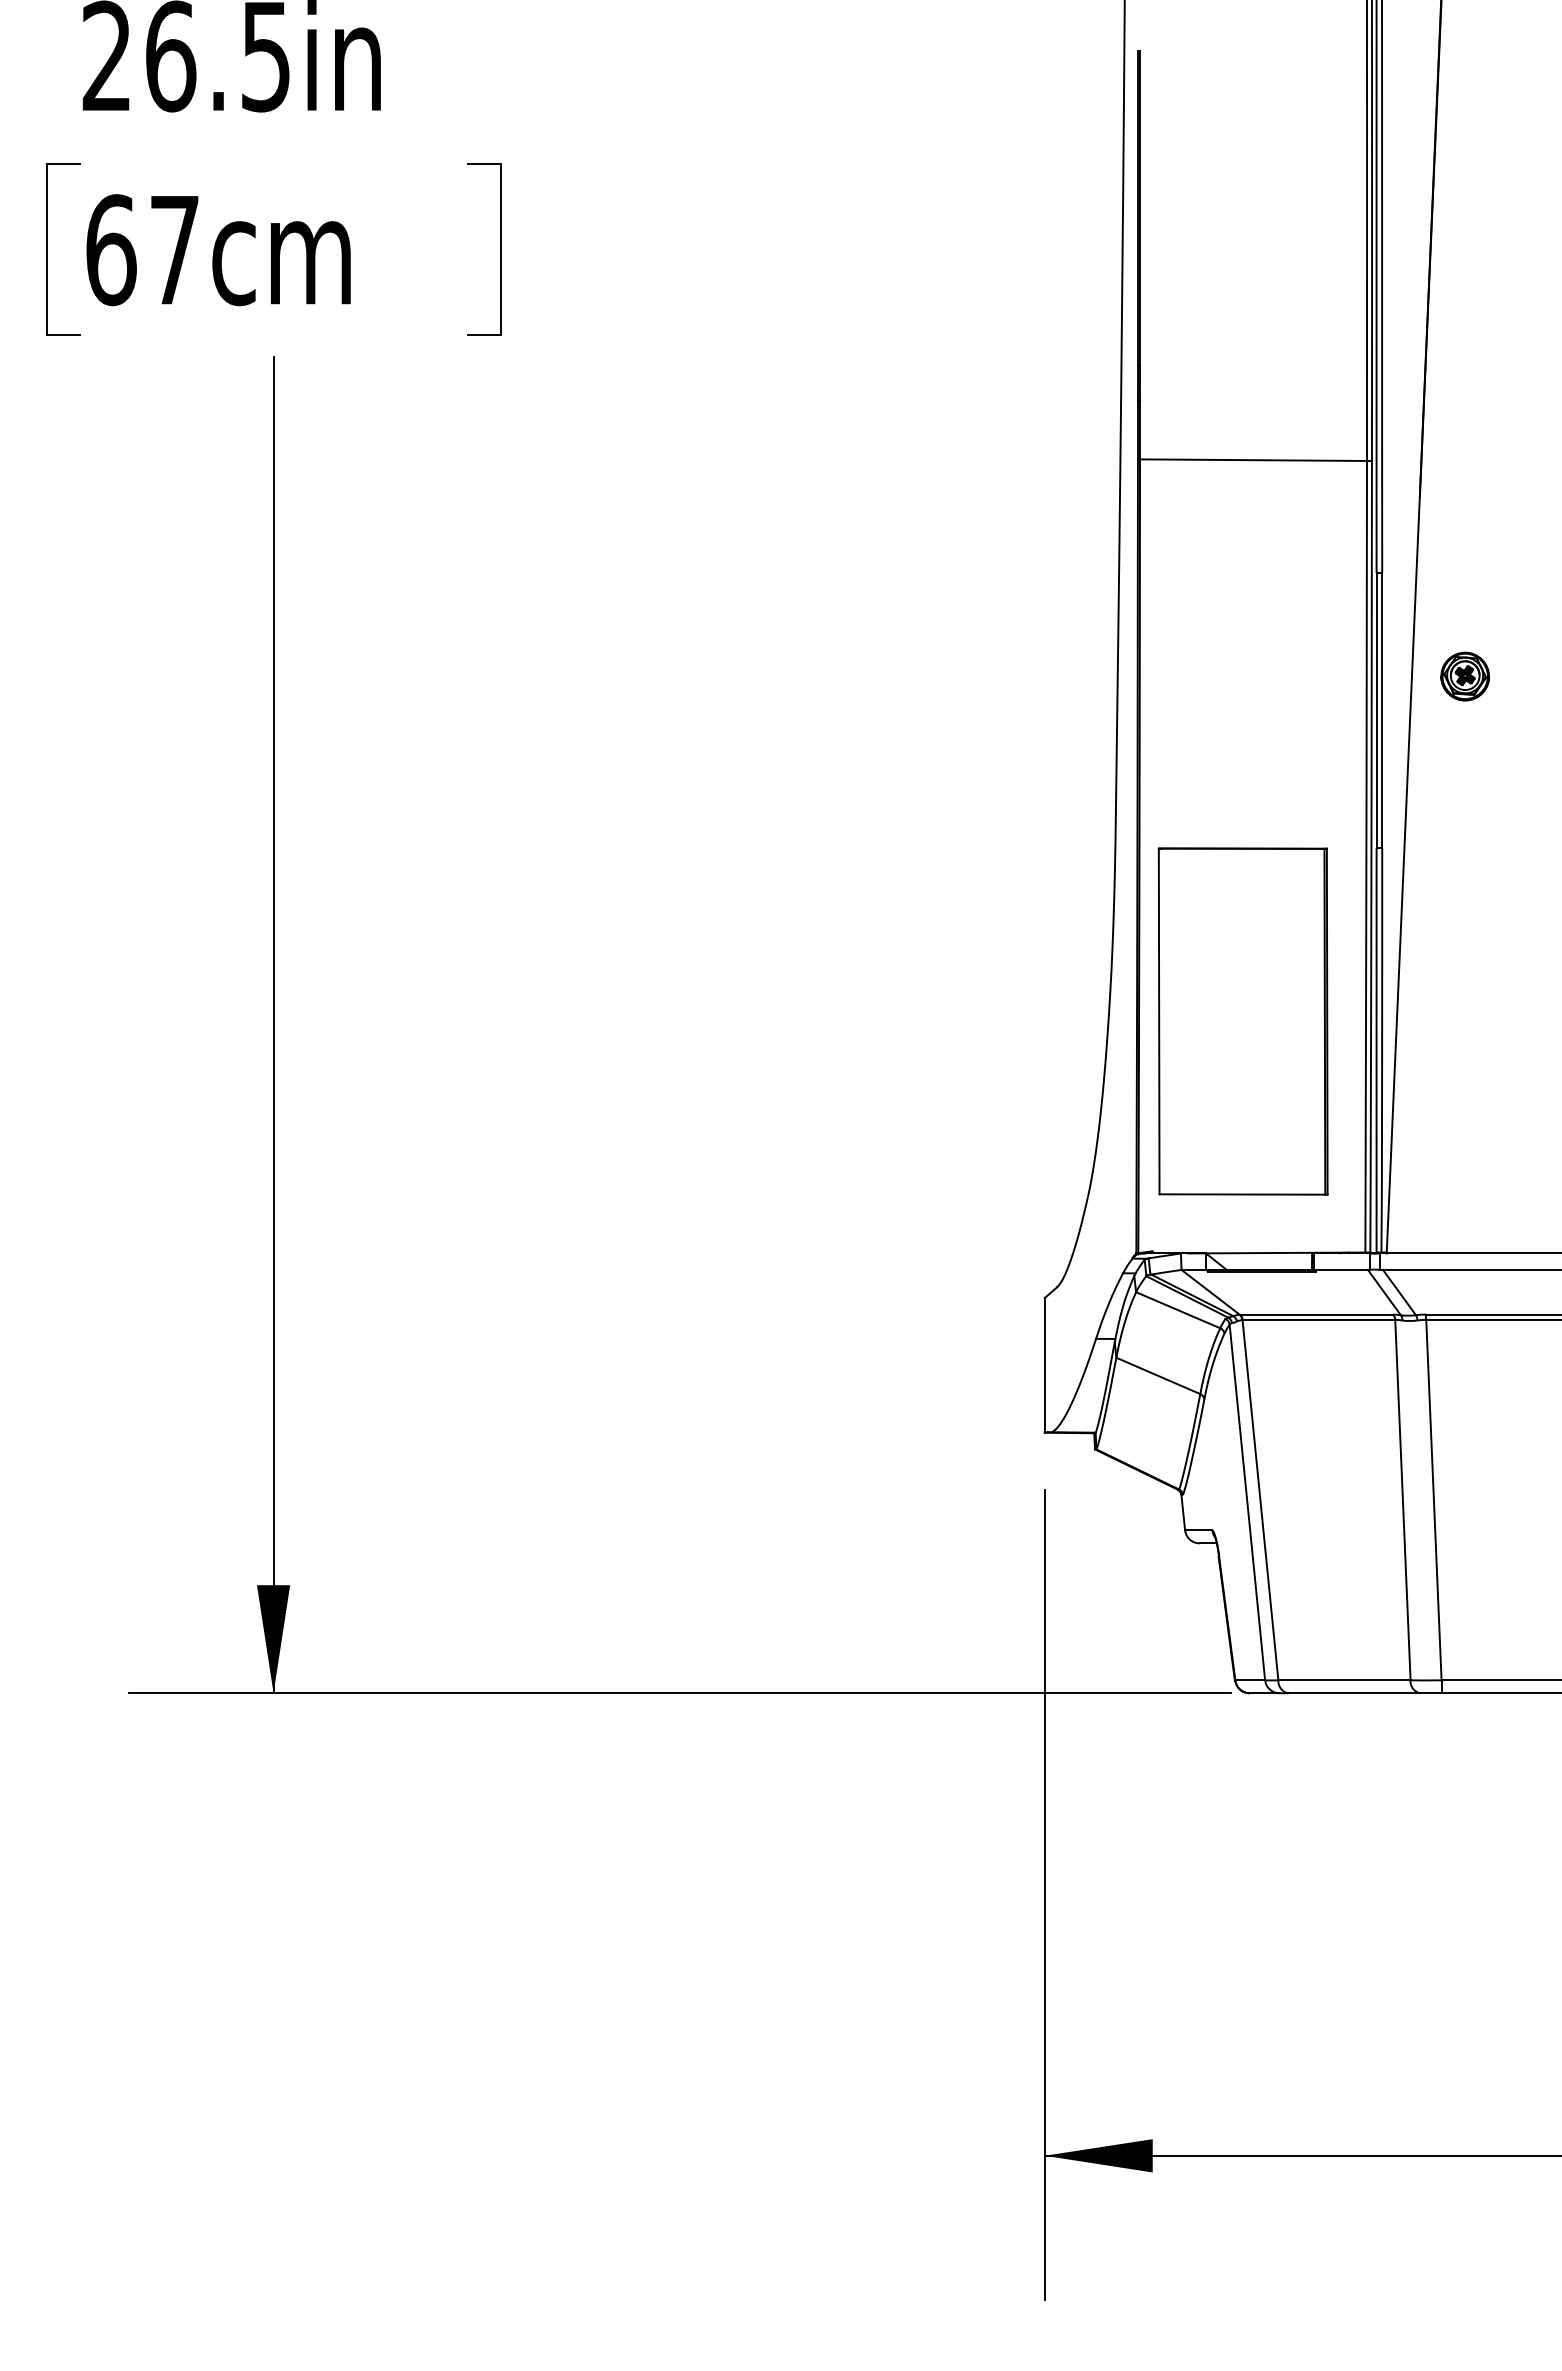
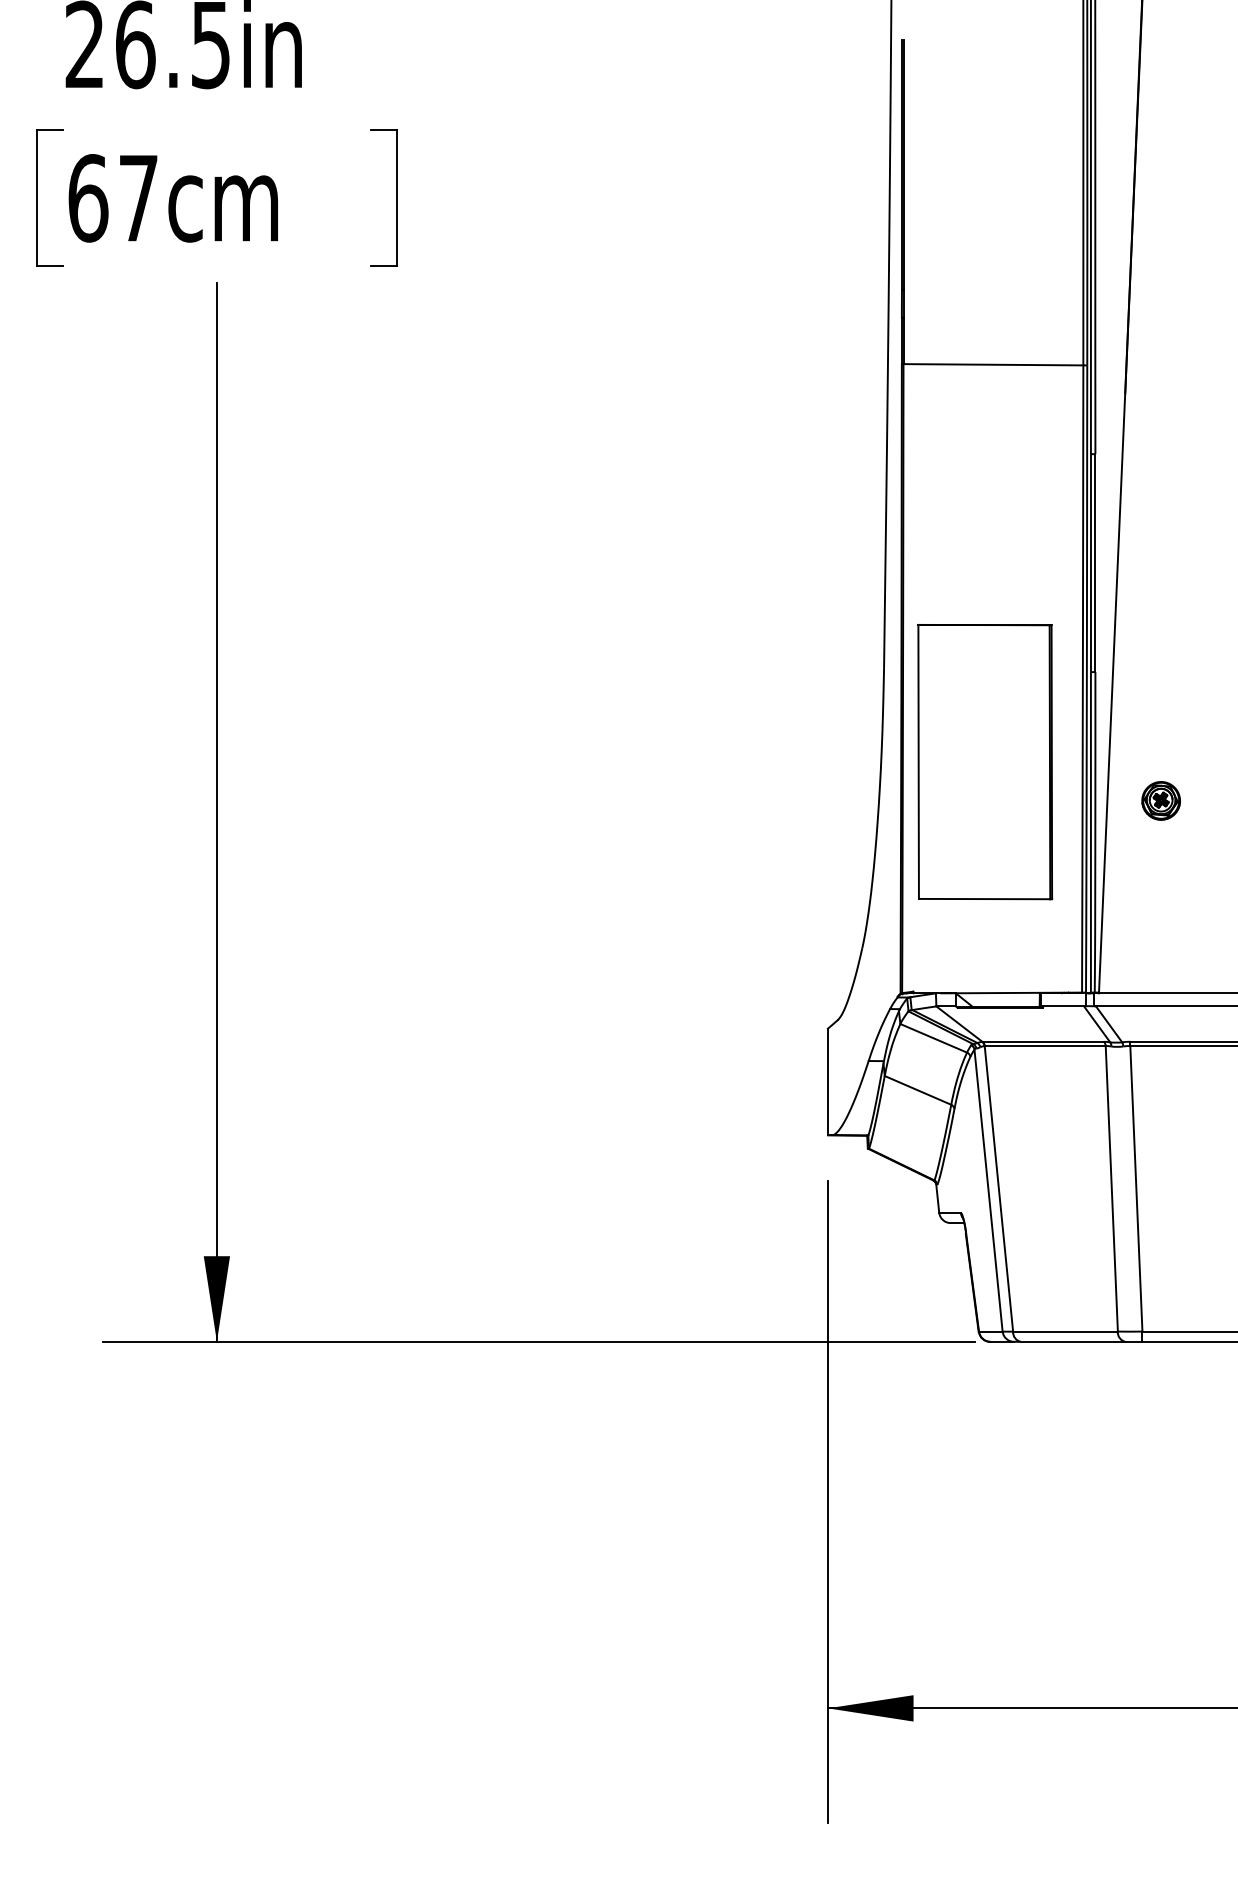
part: (1464, 676) -> (1160, 800), moved
part: (1242, 1021) -> (984, 762), moved

